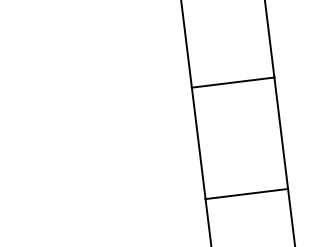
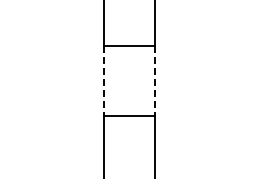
line: (281, 133) -> (155, 81), solid -> dashed
line: (198, 143) -> (103, 81), solid -> dashed

